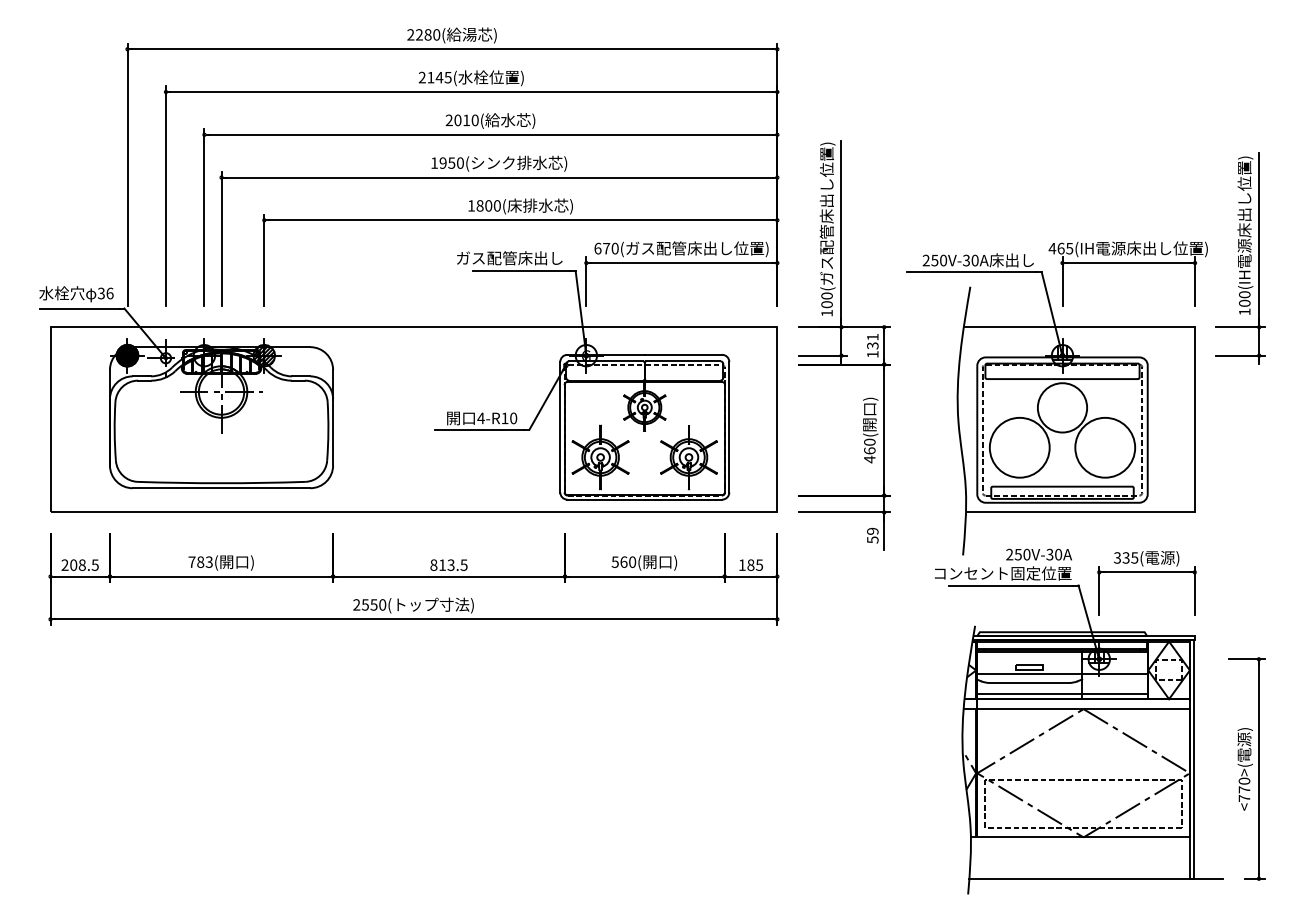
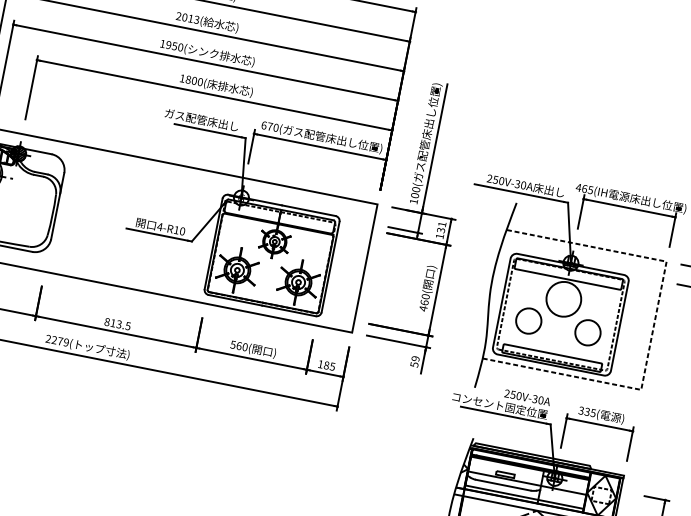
text: (474, 119) -> (196, 19), 2010 -> 2013
line: (1195, 418) -> (654, 324), solid -> dashed
circle: (1019, 447) -> (528, 320), size x0.6
circle: (1105, 447) -> (588, 332), size x0.6
text: (373, 604) -> (60, 341), 2550 -> 2279

